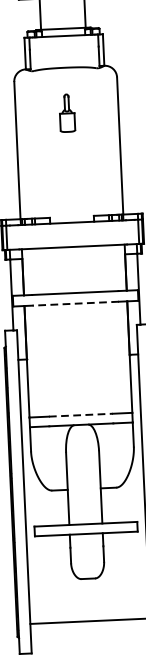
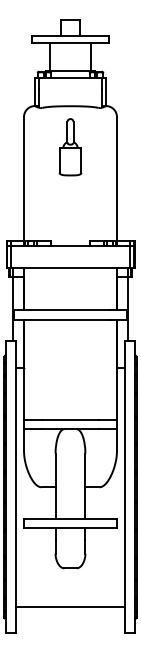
part: (67, 113) -> (70, 147), size x1.67
line: (75, 303) -> (70, 319), dashed -> solid
line: (80, 415) -> (70, 420), dashed -> solid

